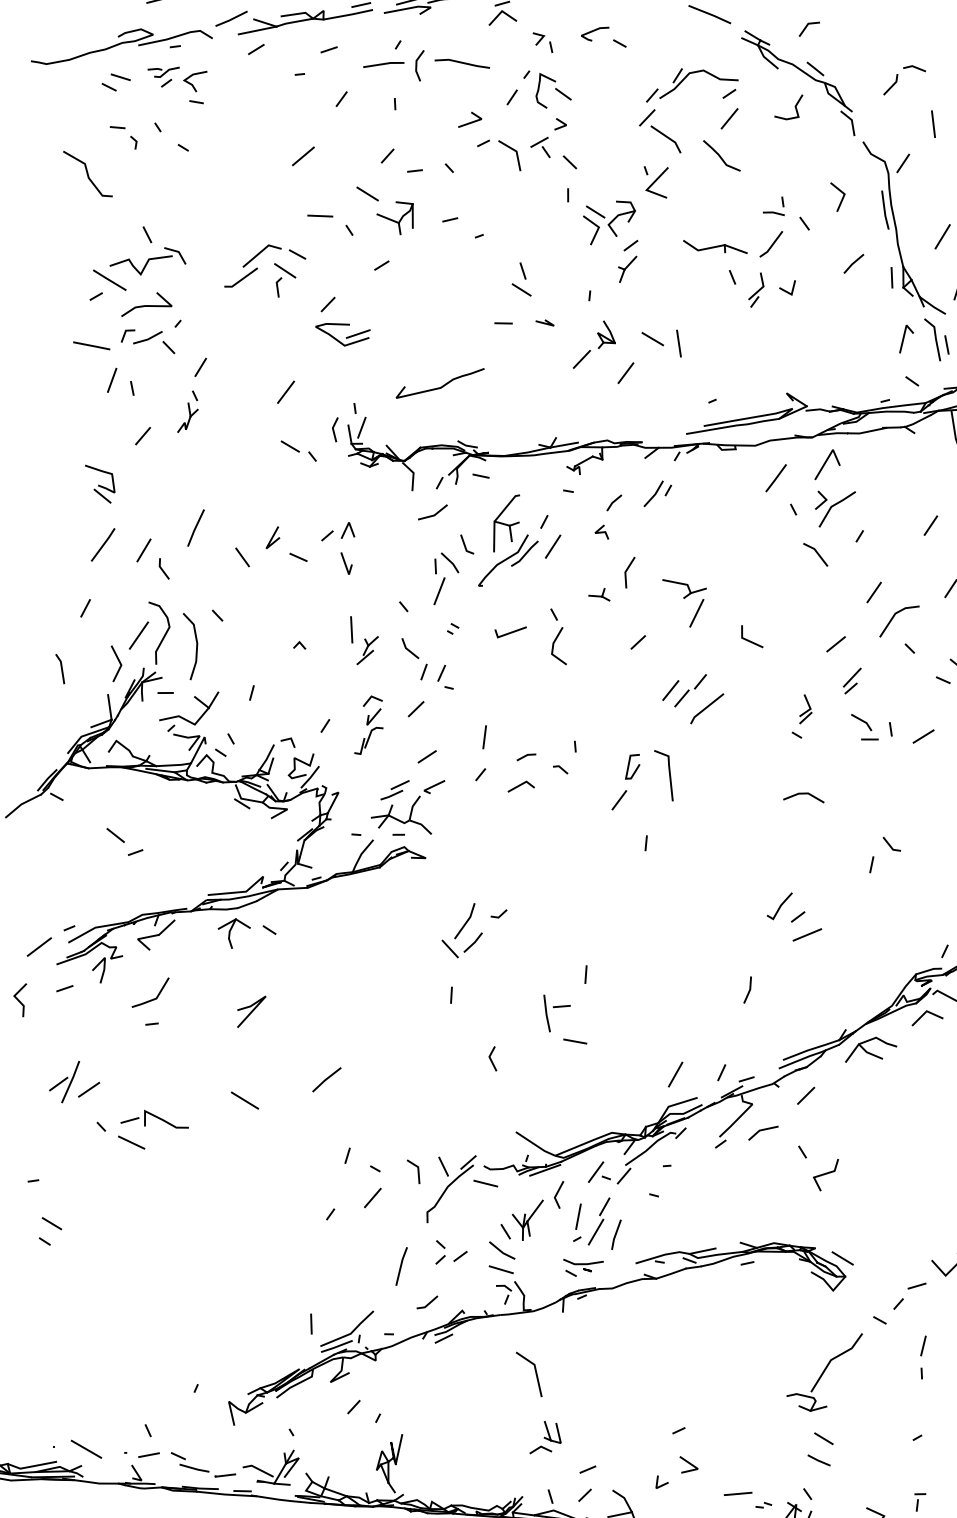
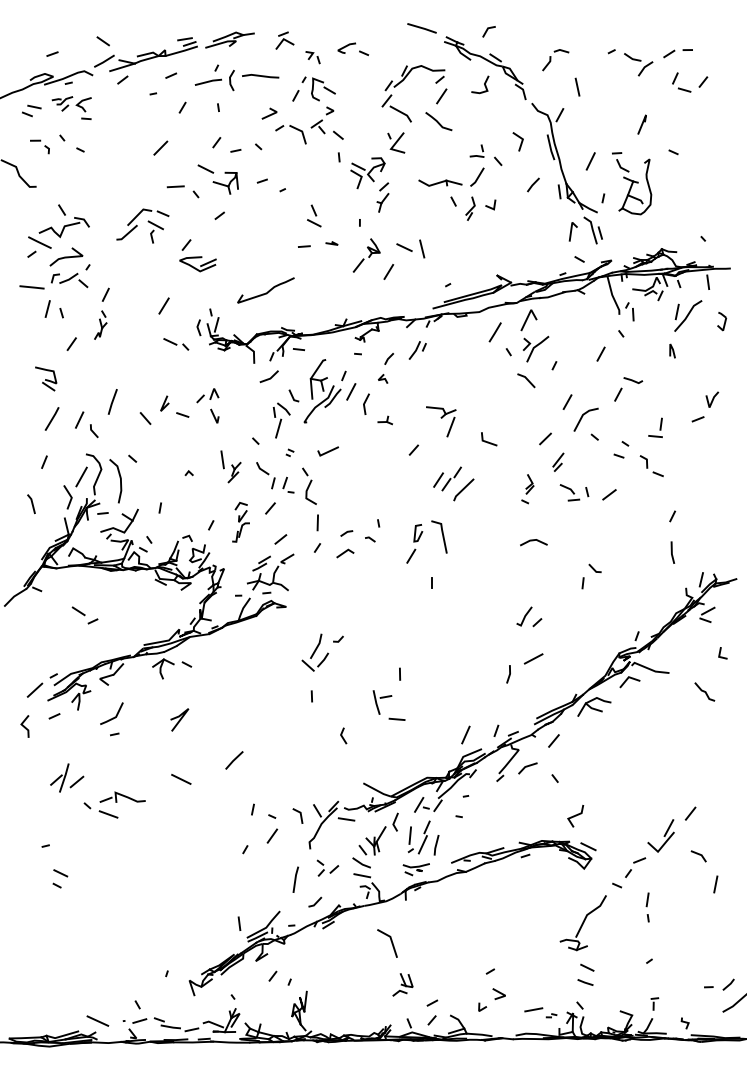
line: (627, 571) -> (365, 403), moved
part: (558, 635) -> (309, 485), moved
line: (807, 934) -> (533, 658), moved
line: (825, 1175) -> (575, 816), moved

